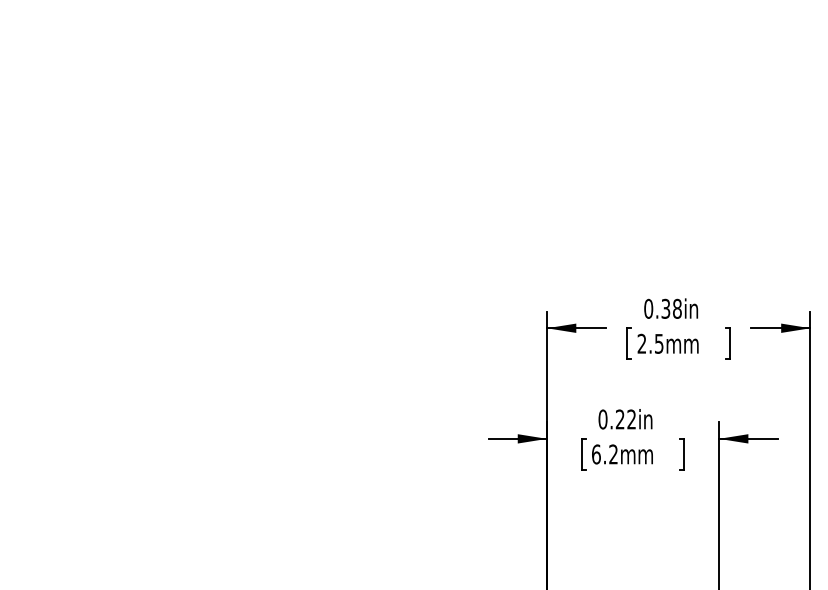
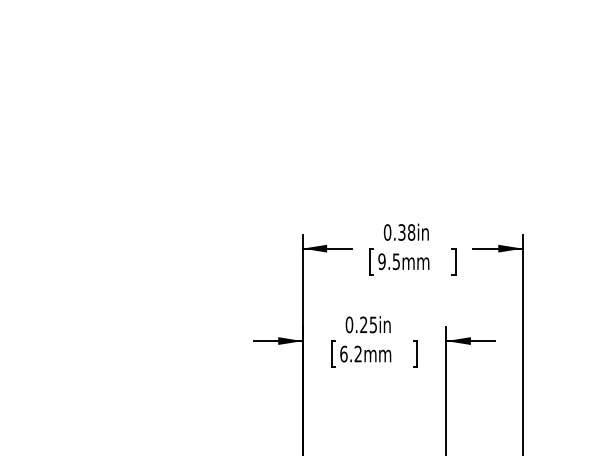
text: (641, 343) -> (381, 261), 2.5mm -> 9.5mm
text: (631, 419) -> (373, 324), 0.22in -> 0.25in

